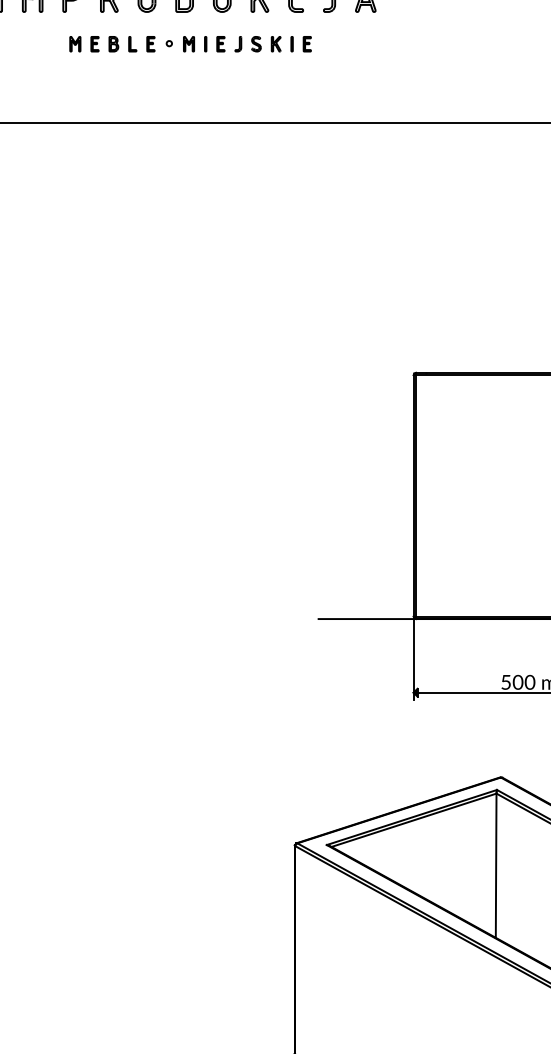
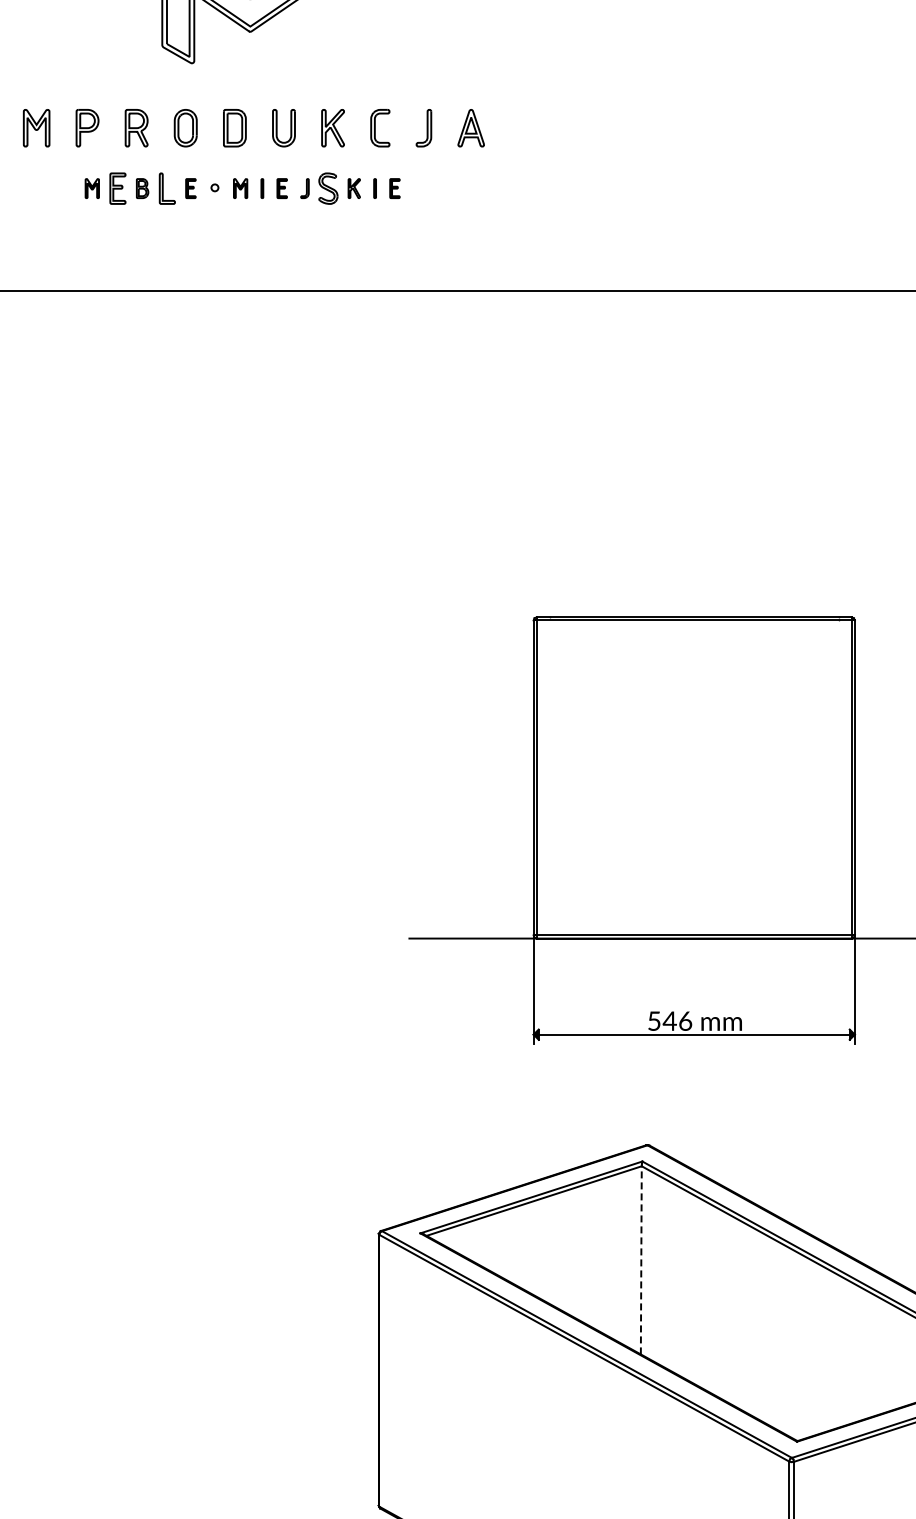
part: (94, 44) -> (117, 188), size x1.6
part: (132, 44) -> (166, 188), size x1.6
part: (256, 44) -> (328, 188), size x1.6
text: (523, 681) -> (677, 1020), 500 -> 546
line: (496, 865) -> (641, 1259), solid -> dashed

